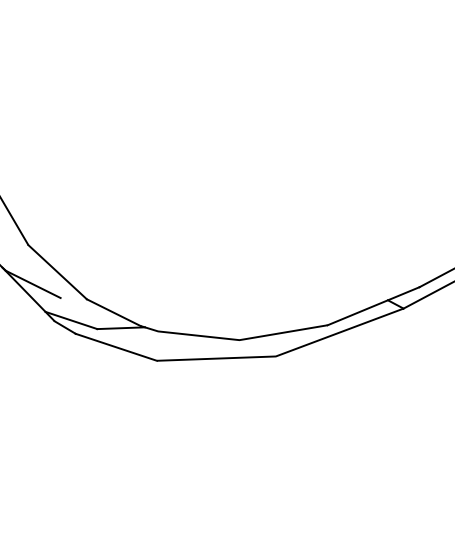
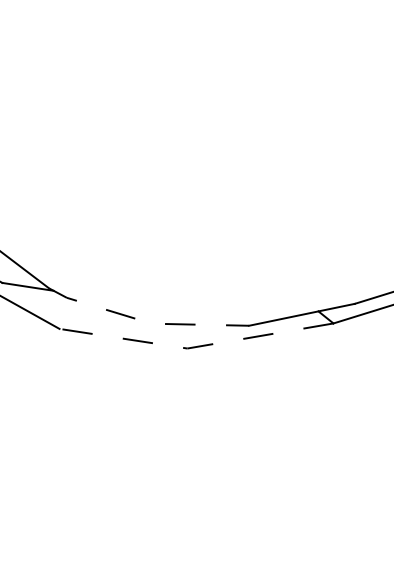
line: (234, 339) -> (146, 321), solid -> dashed
line: (283, 353) -> (196, 346), solid -> dashed

